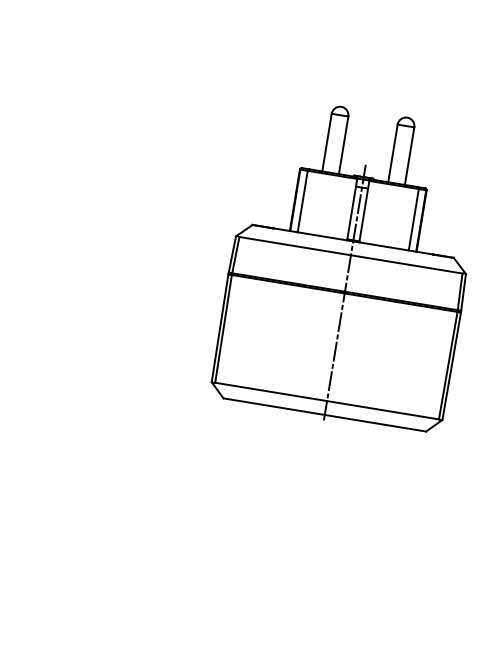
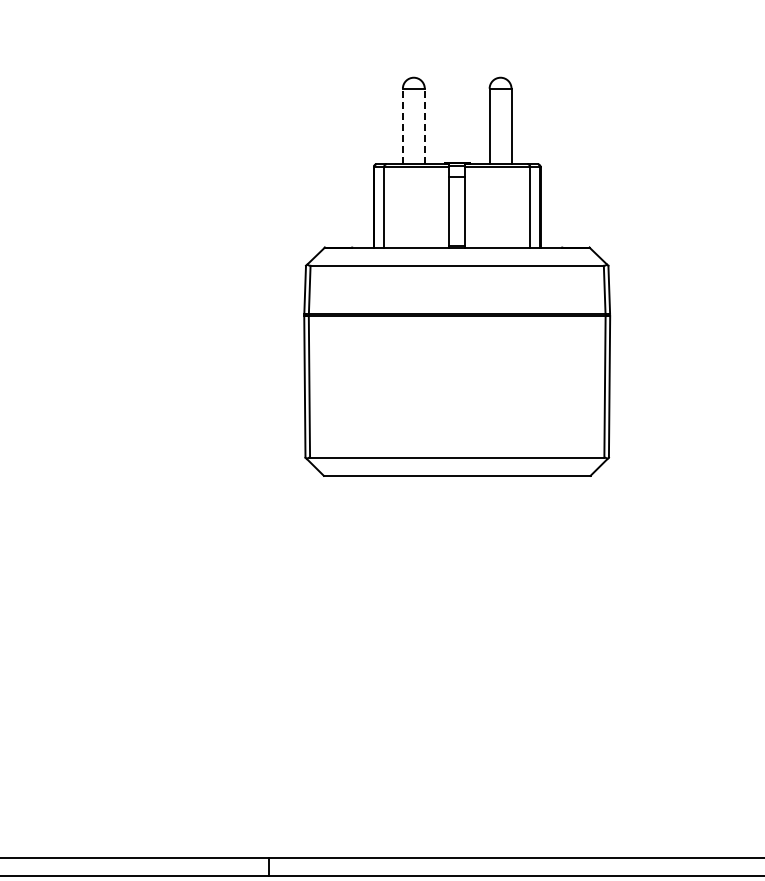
line: (326, 142) -> (402, 126), solid -> dashed
line: (343, 145) -> (424, 126), solid -> dashed
line: (345, 292) -> (457, 314), removed

